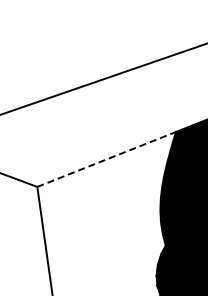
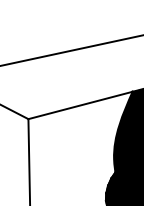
line: (106, 159) -> (80, 105), dashed -> solid

